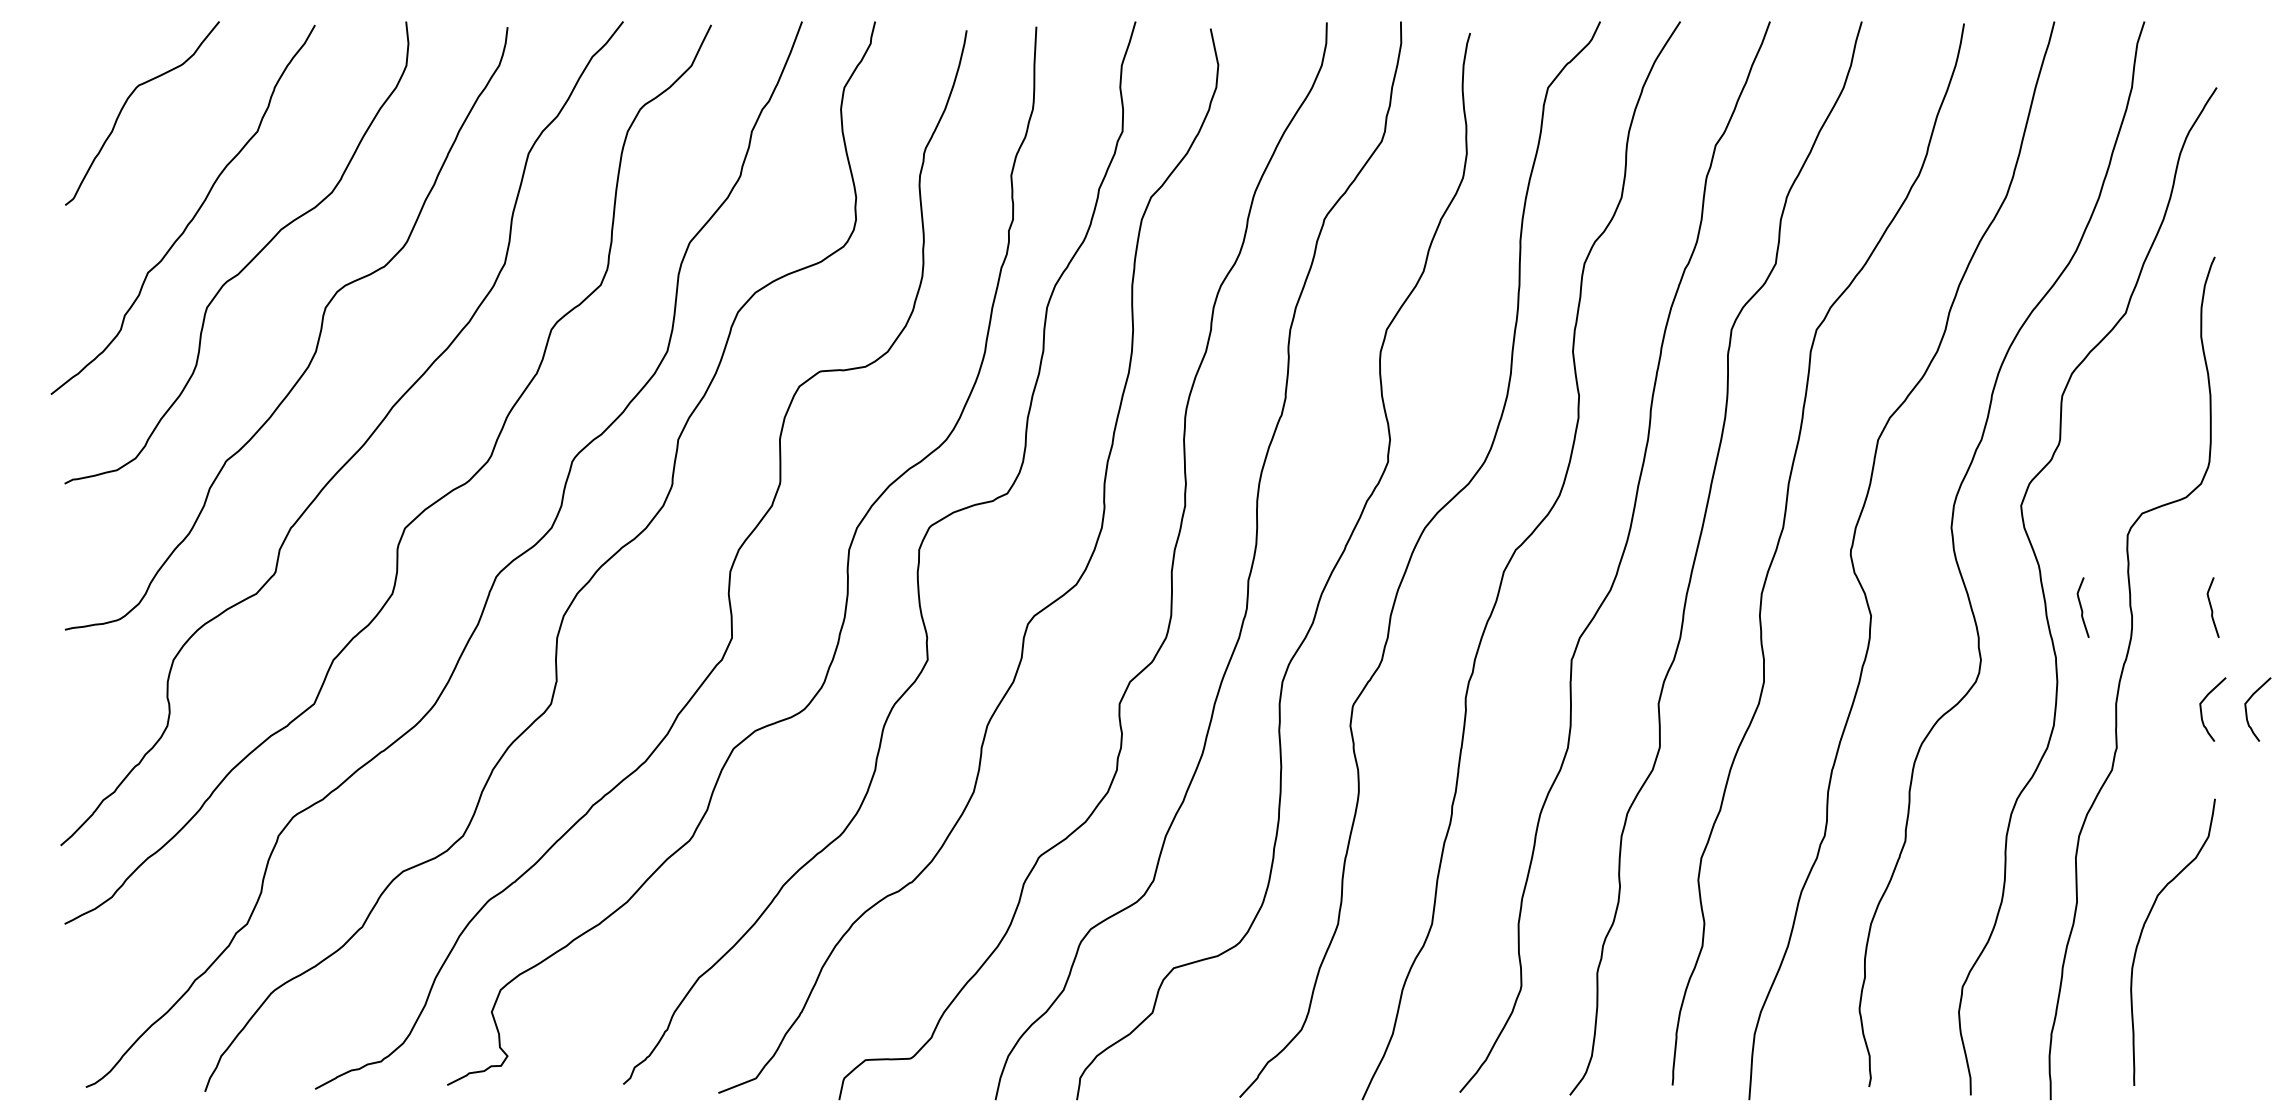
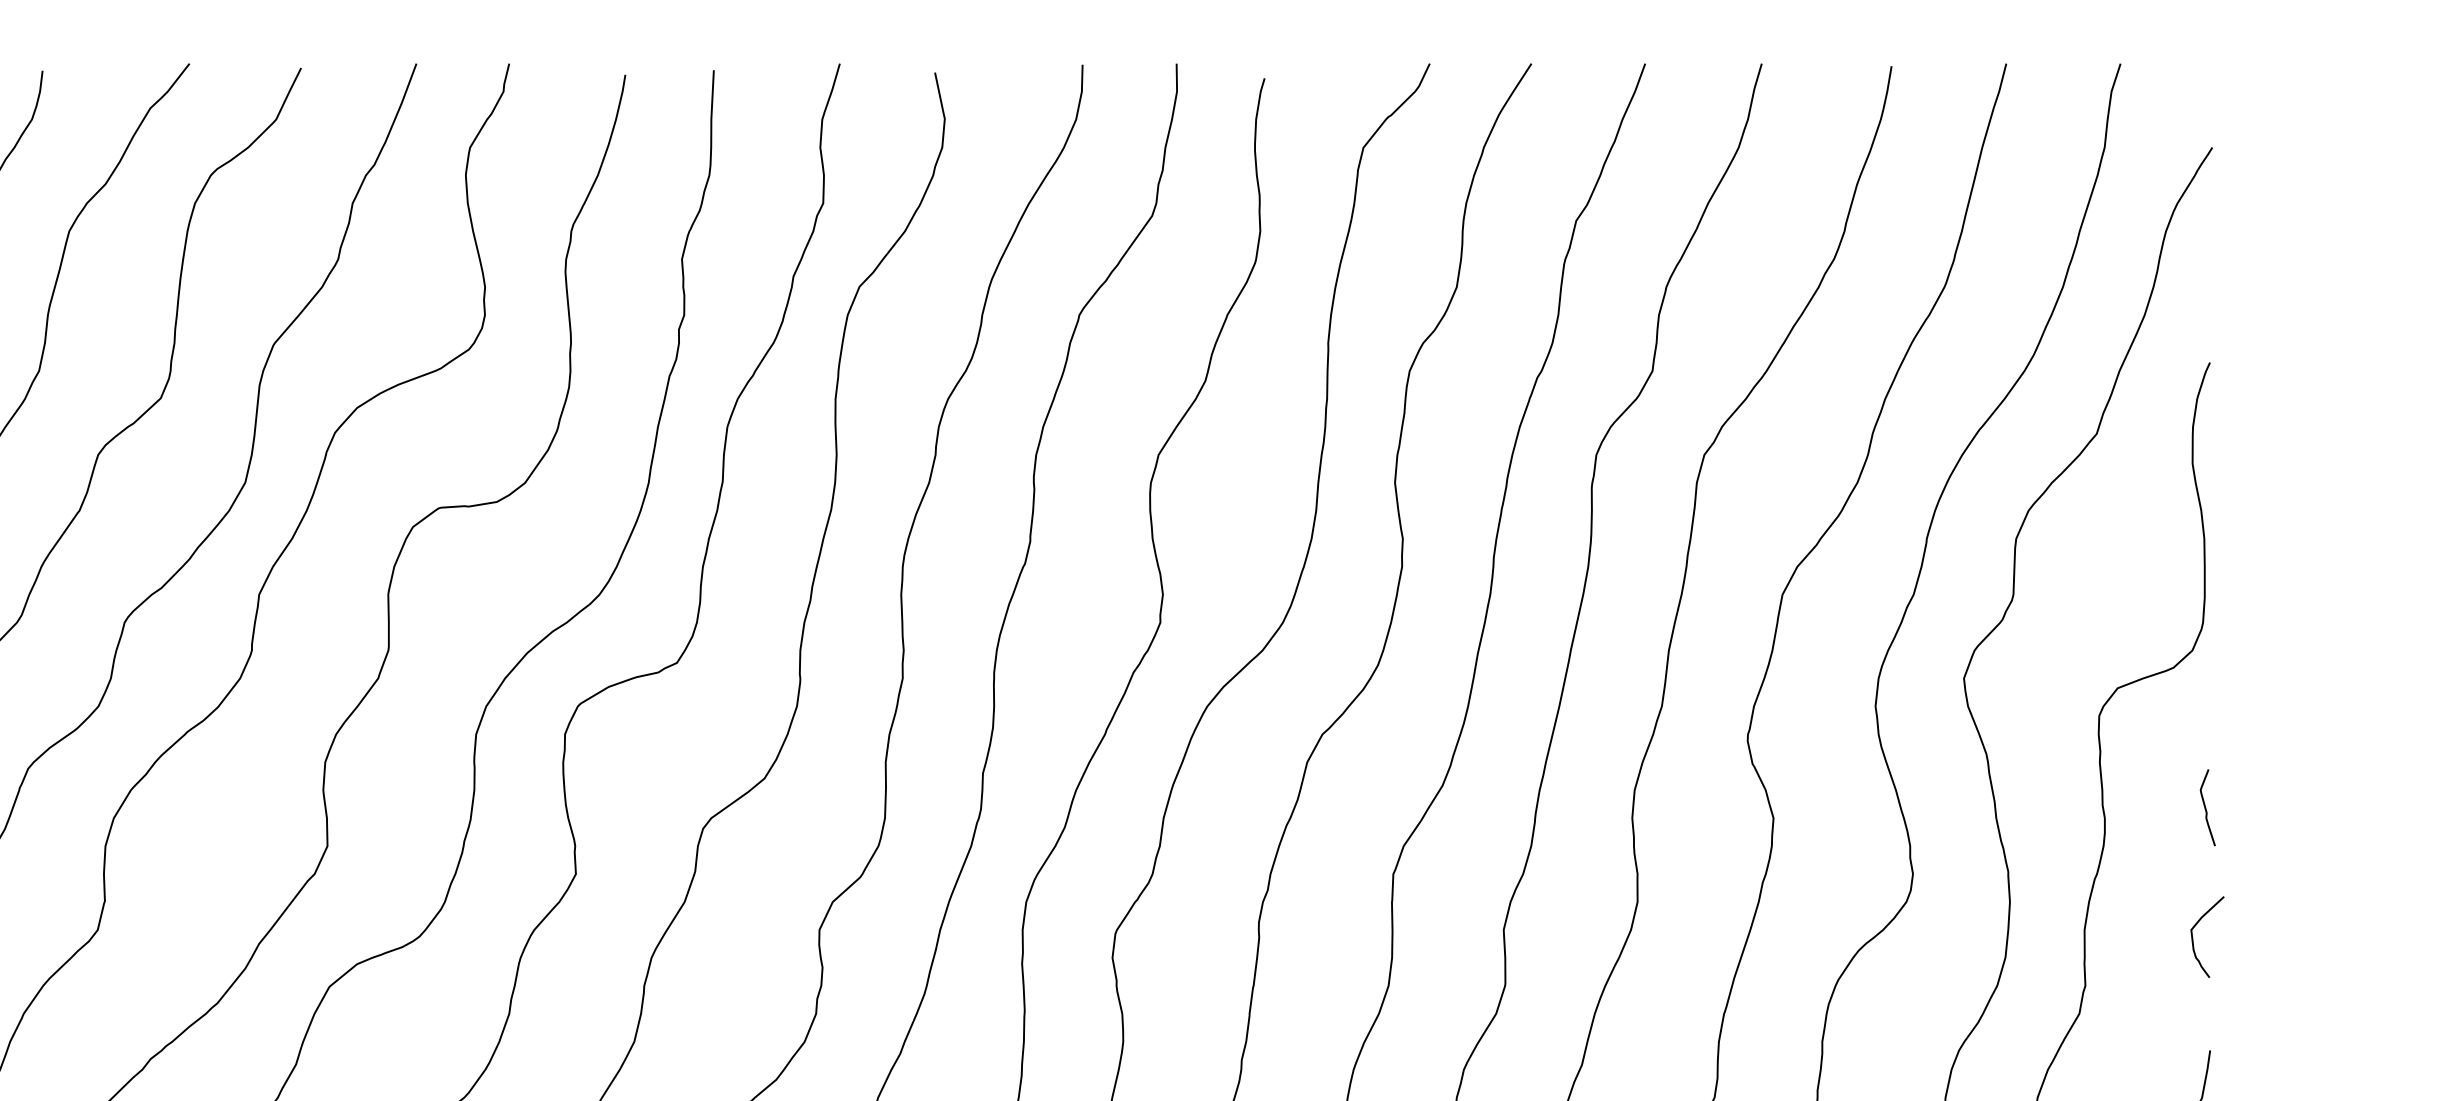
curve: (2082, 607) -> (2041, 807), removed
curve: (2247, 712) -> (2251, 940), removed

